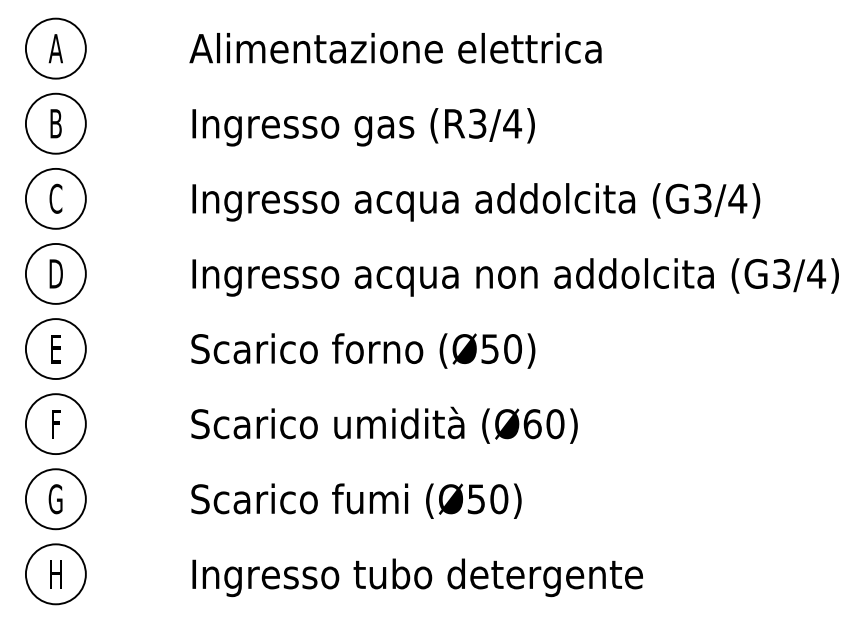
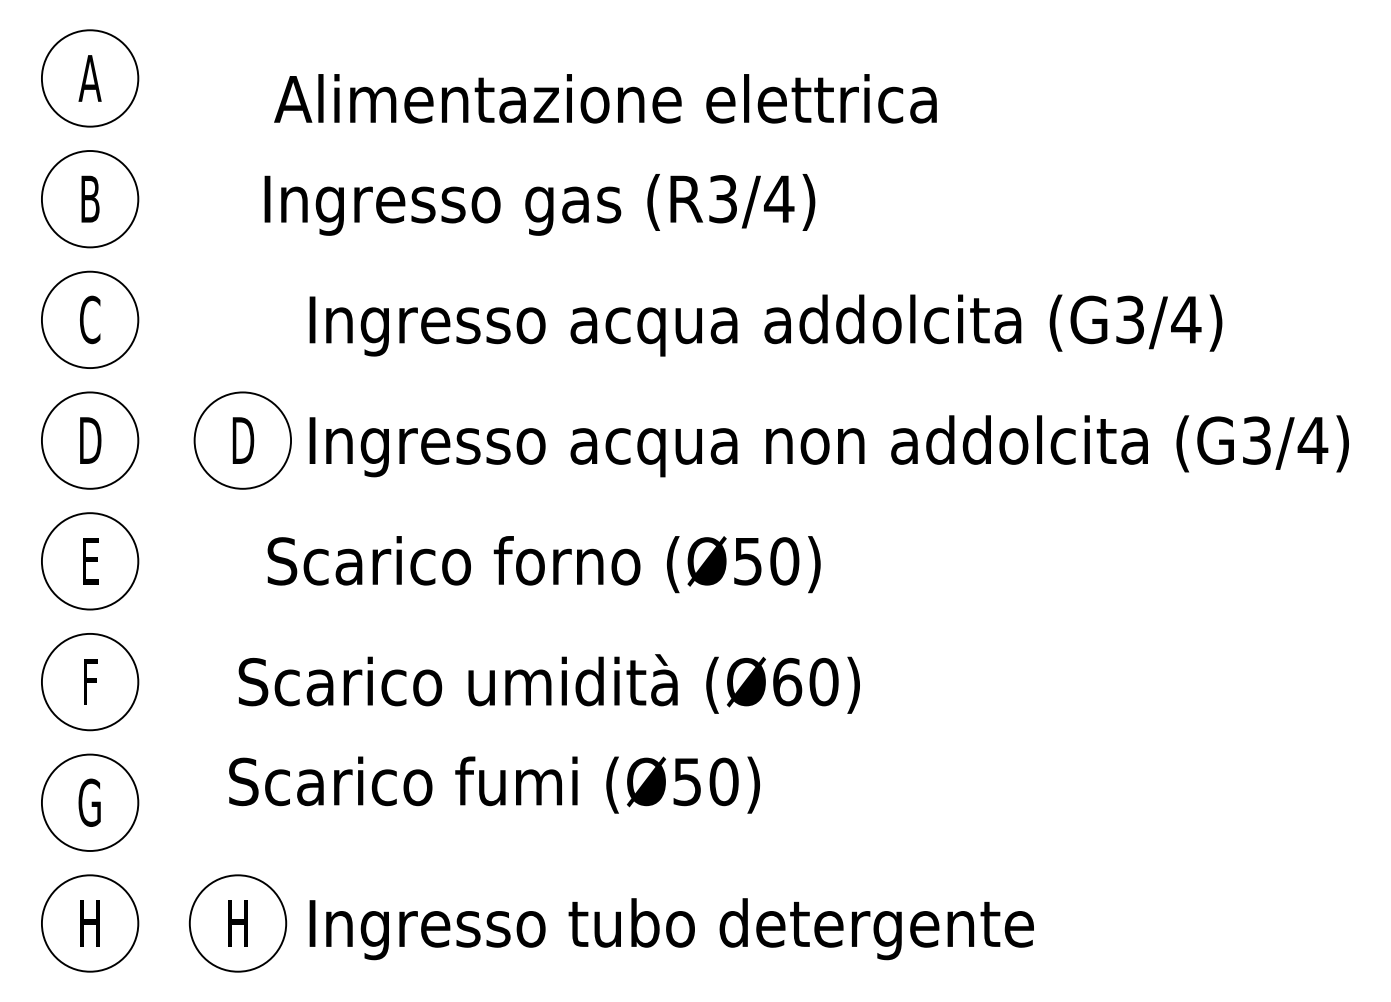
text: (395, 48) -> (605, 99), moved
text: (363, 127) -> (539, 205), moved
part: (150, 273) -> (242, 439), added
text: (363, 350) -> (544, 563), moved
text: (384, 424) -> (549, 682), moved
text: (356, 500) -> (494, 783), moved
part: (147, 574) -> (237, 923), added

